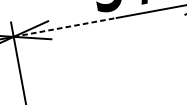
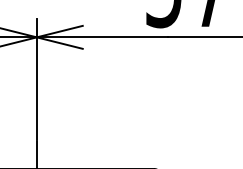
line: (65, 27) -> (102, 37), dashed -> solid

